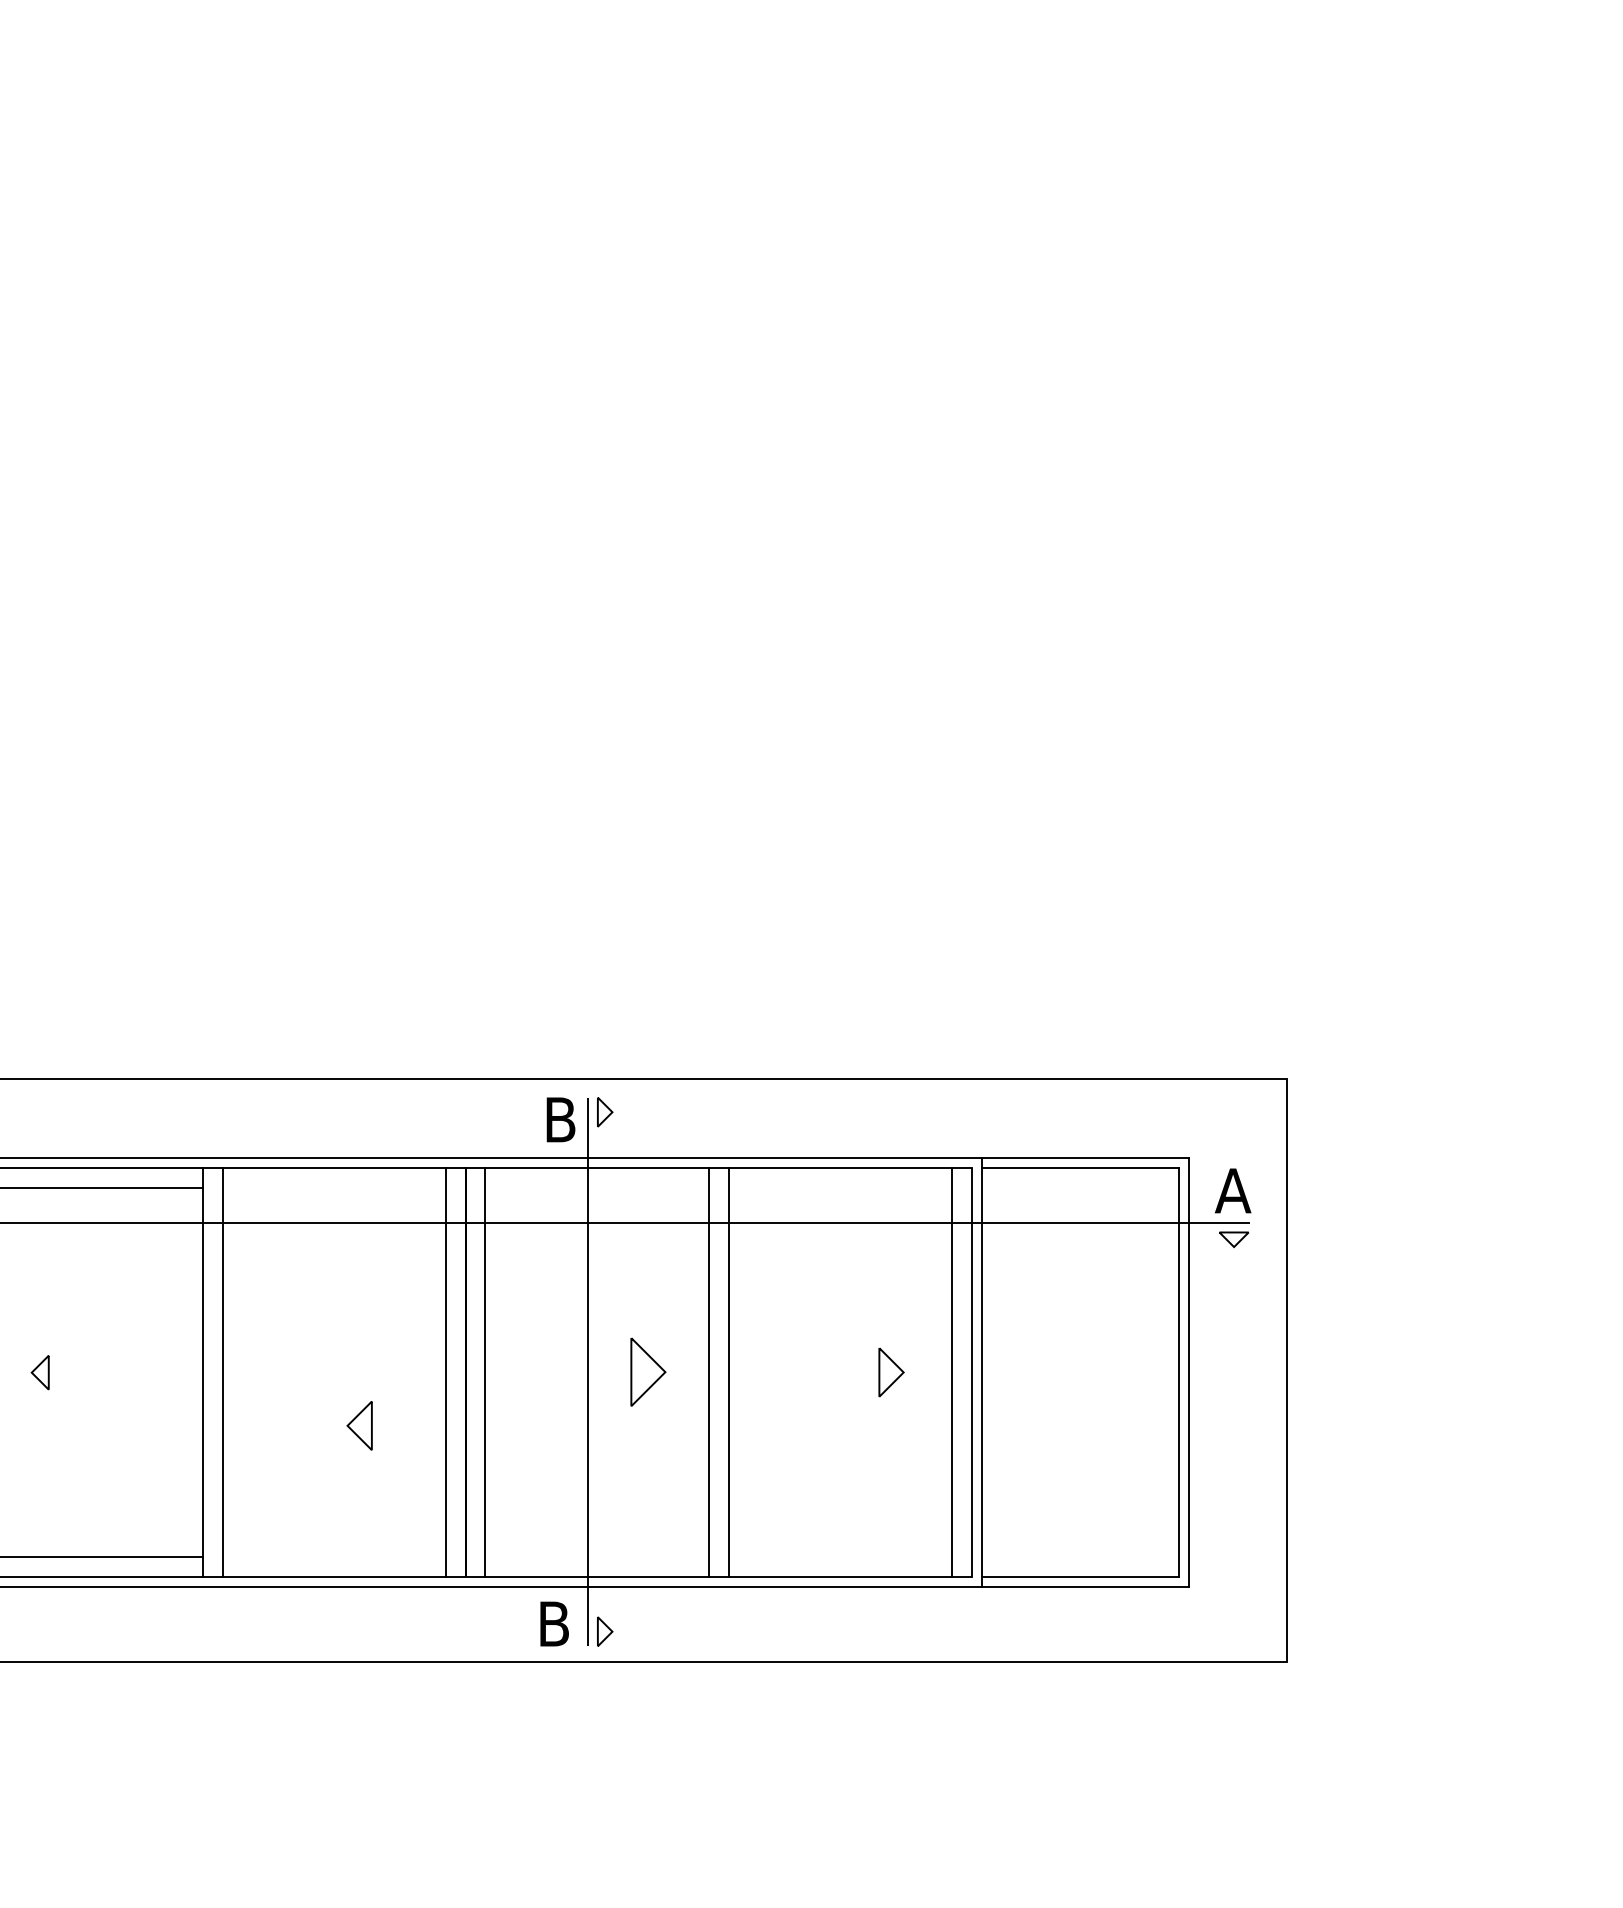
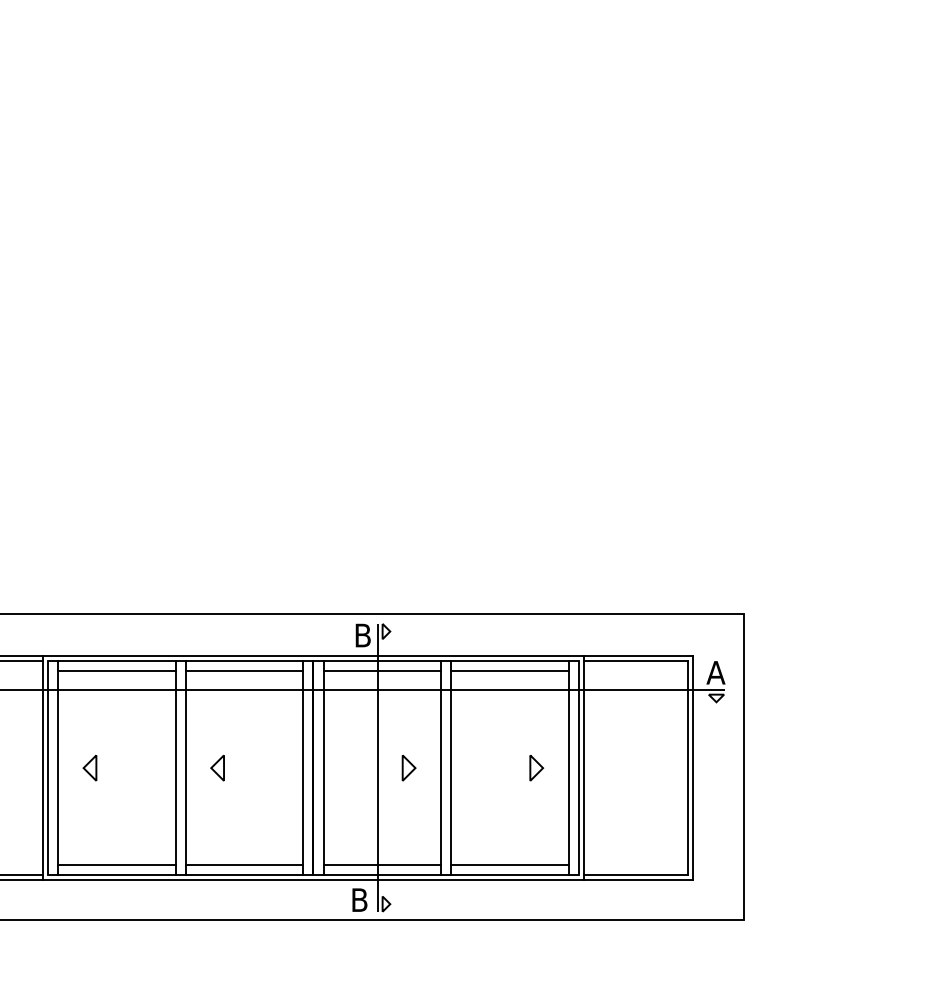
line: (334, 1188) -> (244, 671), added
line: (595, 1188) -> (381, 671), added
line: (839, 1188) -> (509, 671), added
part: (39, 1373) -> (89, 768), size x1.43
part: (647, 1373) -> (408, 768), size x0.71
part: (359, 1426) -> (217, 768), moved
line: (334, 1558) -> (244, 865), added
line: (595, 1558) -> (381, 865), added
line: (839, 1558) -> (509, 865), added

